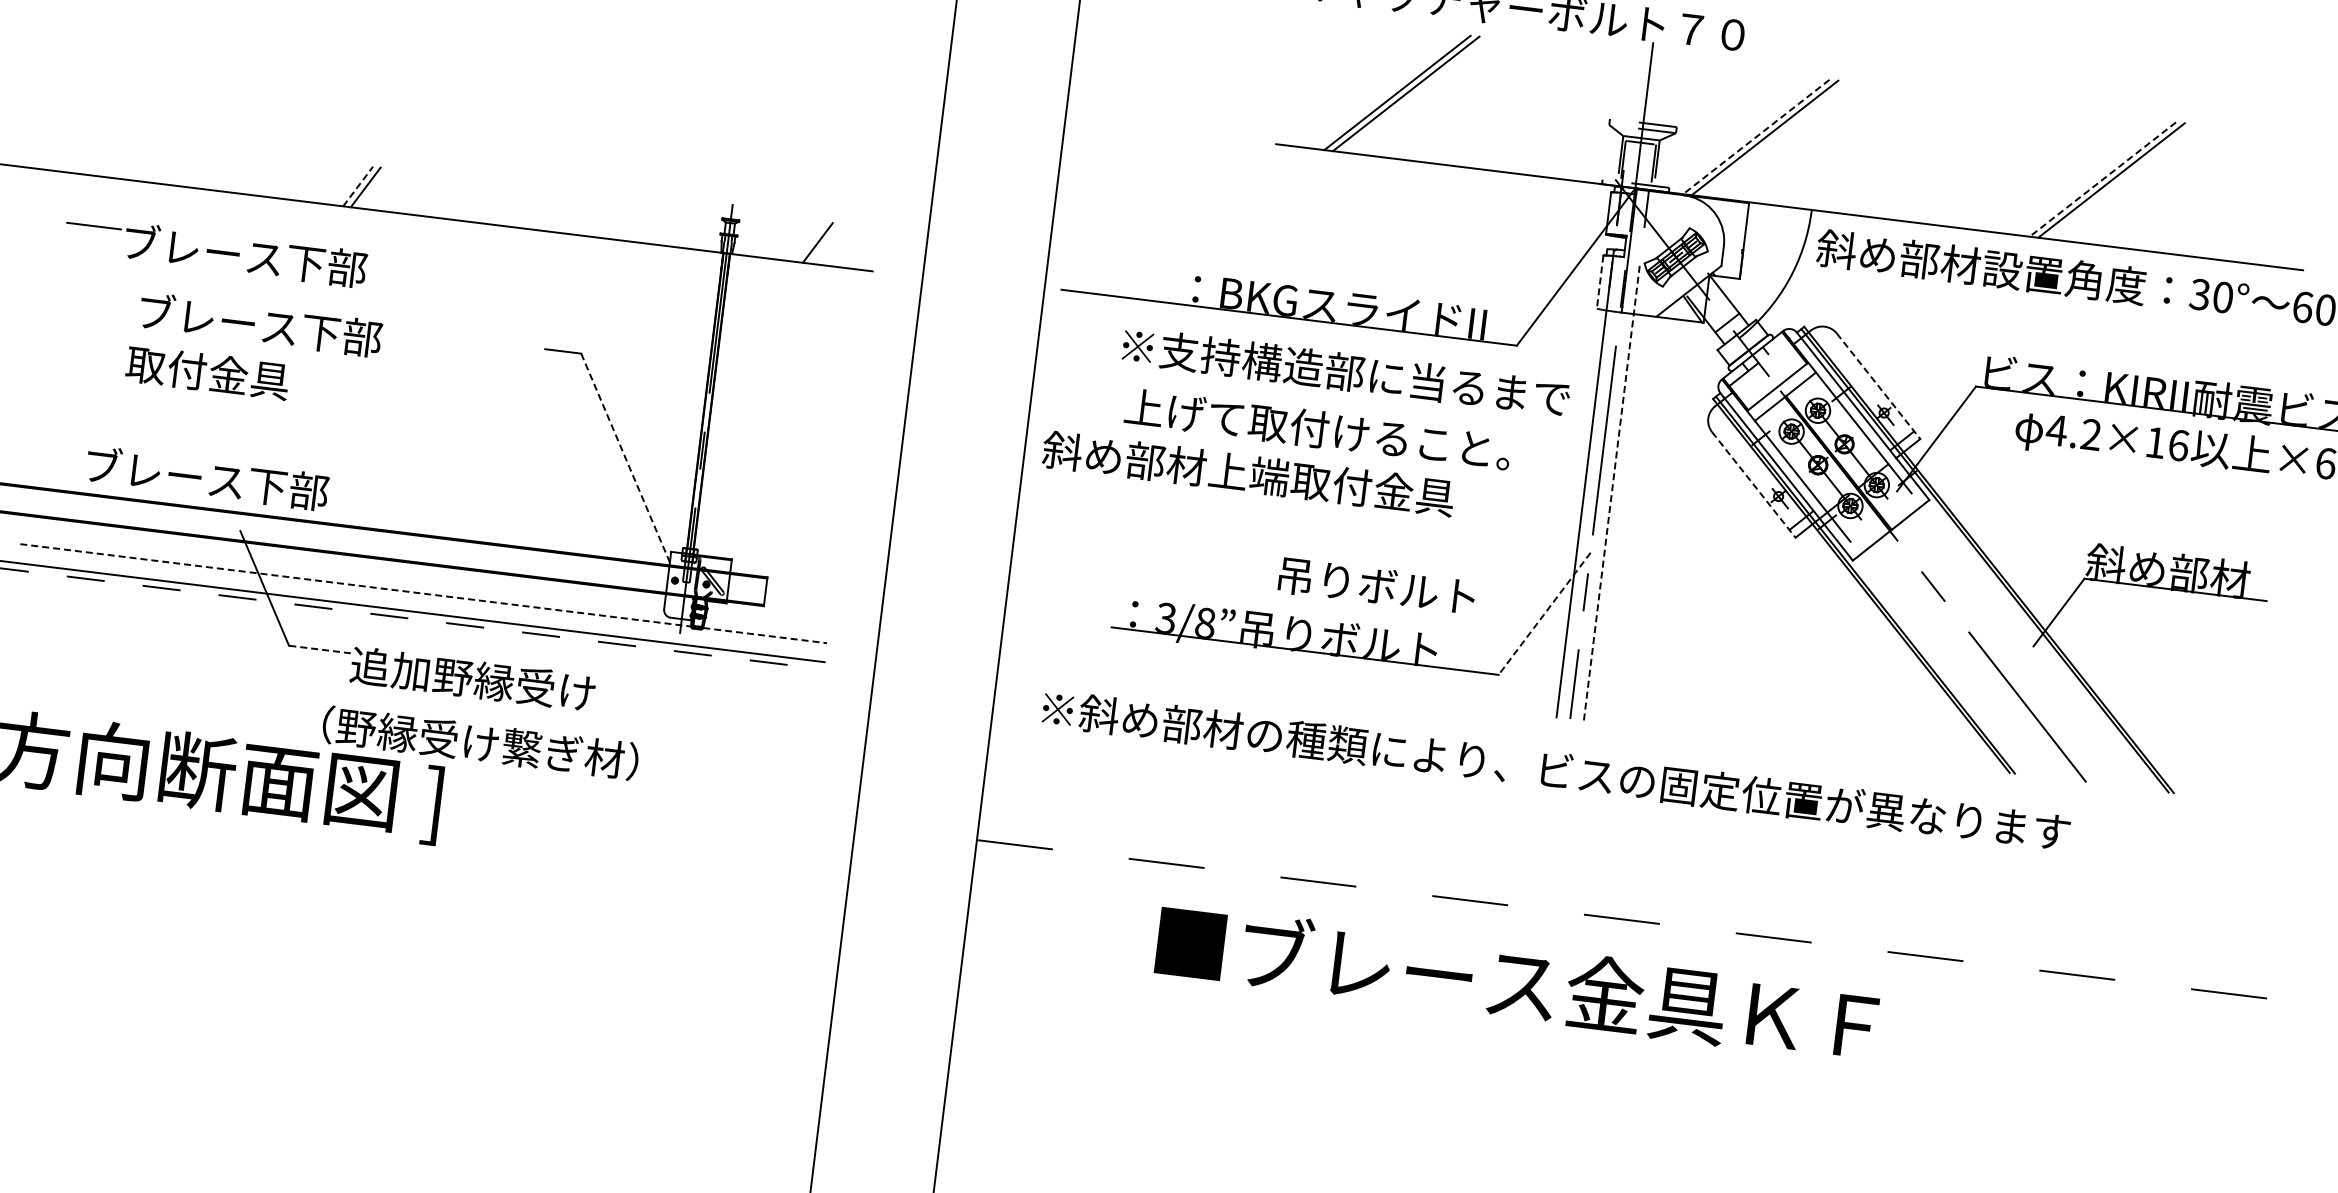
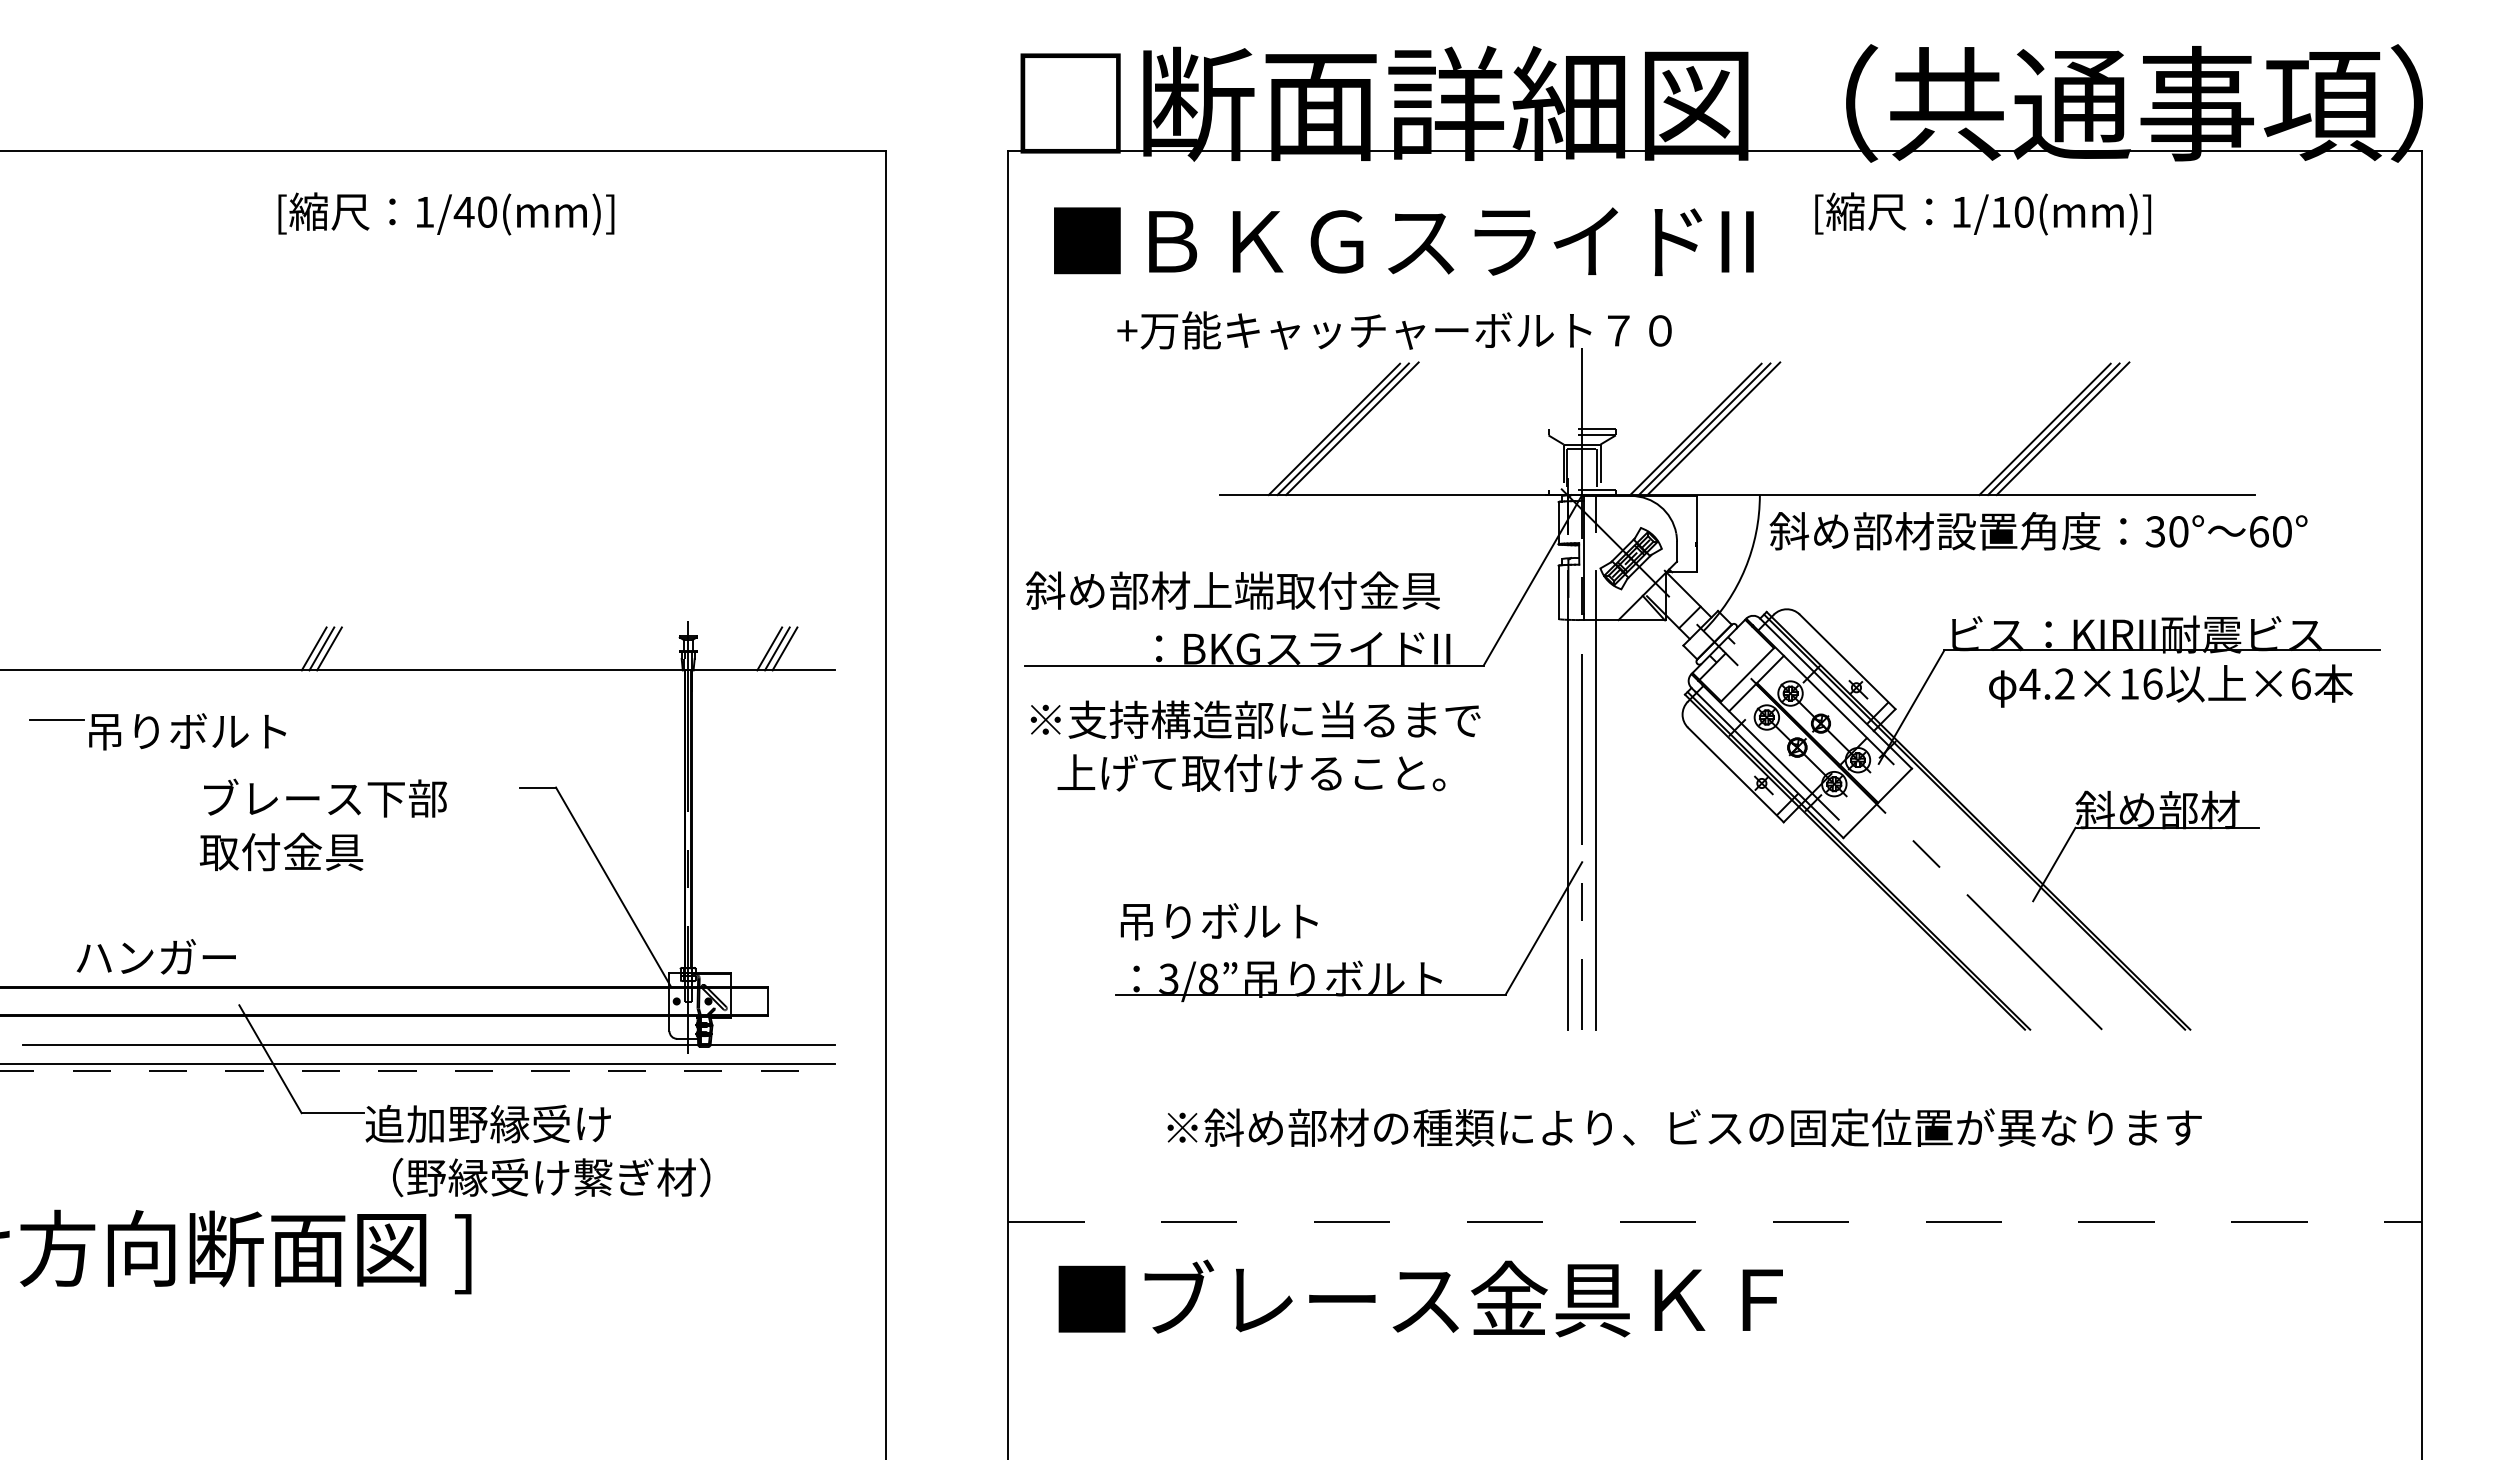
line: (1415, 94) -> (1352, 428), added
line: (1755, 137) -> (1695, 429), dashed -> solid
line: (1773, 138) -> (1713, 428), added
line: (2103, 179) -> (2045, 429), dashed -> solid
line: (2120, 180) -> (2062, 428), added
line: (358, 186) -> (314, 648), dashed -> solid
line: (373, 187) -> (329, 648), added
line: (810, 241) -> (769, 648), added
line: (824, 243) -> (784, 648), added
text: (245, 254) -> (210, 730), ブレース下部 -> 吊りボルト
line: (1600, 282) -> (1558, 592), dashed -> solid
text: (260, 324) -> (325, 797), moved
text: (1346, 371) -> (1255, 719), moved
text: (207, 372) -> (281, 851), moved
line: (1879, 386) -> (1848, 662), dashed -> solid
text: (1317, 429) -> (1251, 773), moved
line: (626, 458) -> (613, 886), dashed -> solid
text: (1248, 473) -> (1232, 590), moved
text: (205, 477) -> (198, 956), ブレース下部 -> ハンガー
line: (1754, 485) -> (1736, 775), dashed -> solid
line: (1611, 494) -> (1595, 801), dashed -> solid
line: (355, 585) -> (360, 1045), dashed -> solid
text: (1376, 586) -> (1218, 921), moved
line: (1544, 613) -> (1543, 928), dashed -> solid
line: (765, 636) -> (773, 1045), dashed -> solid
line: (319, 649) -> (332, 1113), dashed -> solid
text: (480, 743) -> (551, 1177), moved
text: (1556, 770) -> (1684, 1127), moved
text: (1516, 983) -> (1420, 1298), moved

